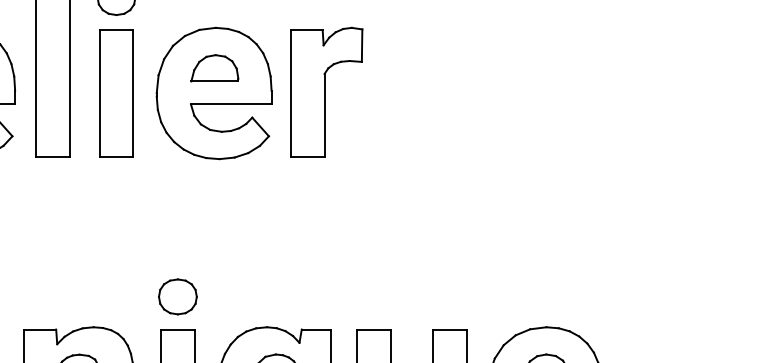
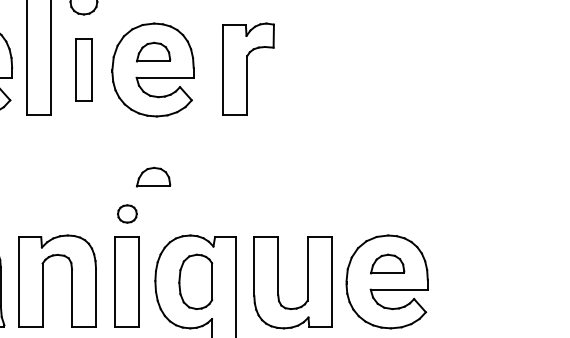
part: (326, 91) -> (248, 68), moved
part: (115, 92) -> (83, 69), size x0.7
part: (214, 243) -> (153, 176), added
part: (178, 296) -> (127, 213), size x0.7

